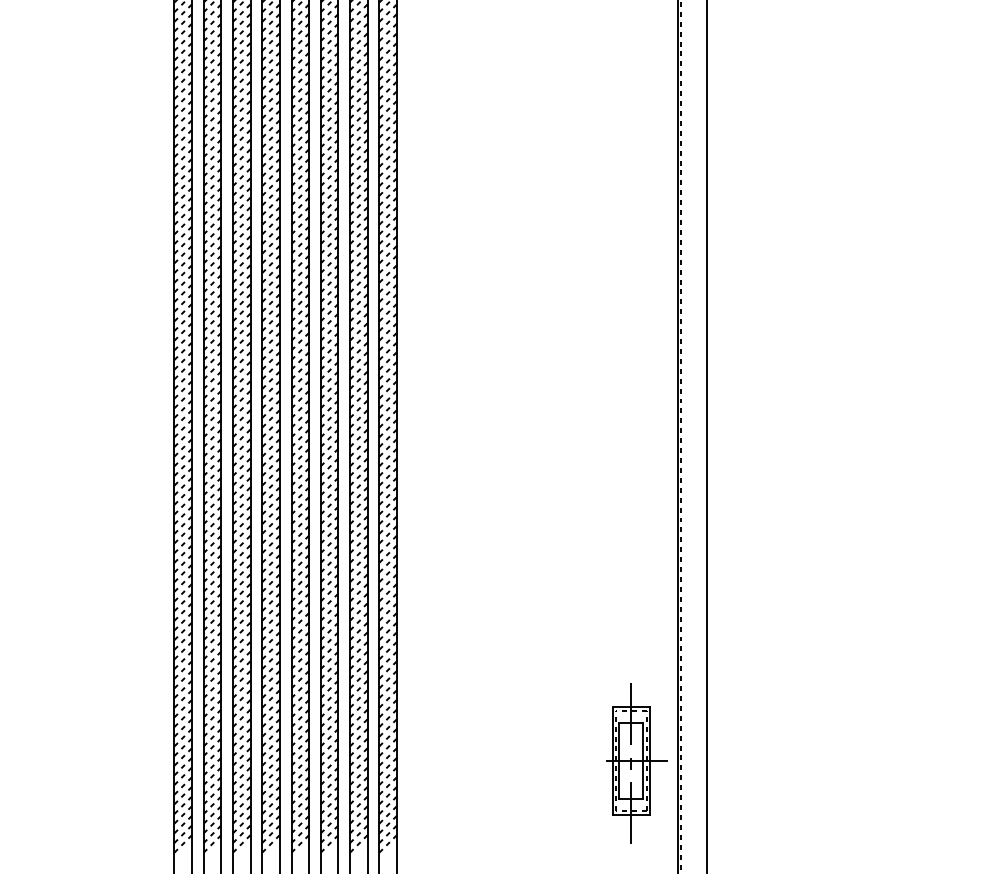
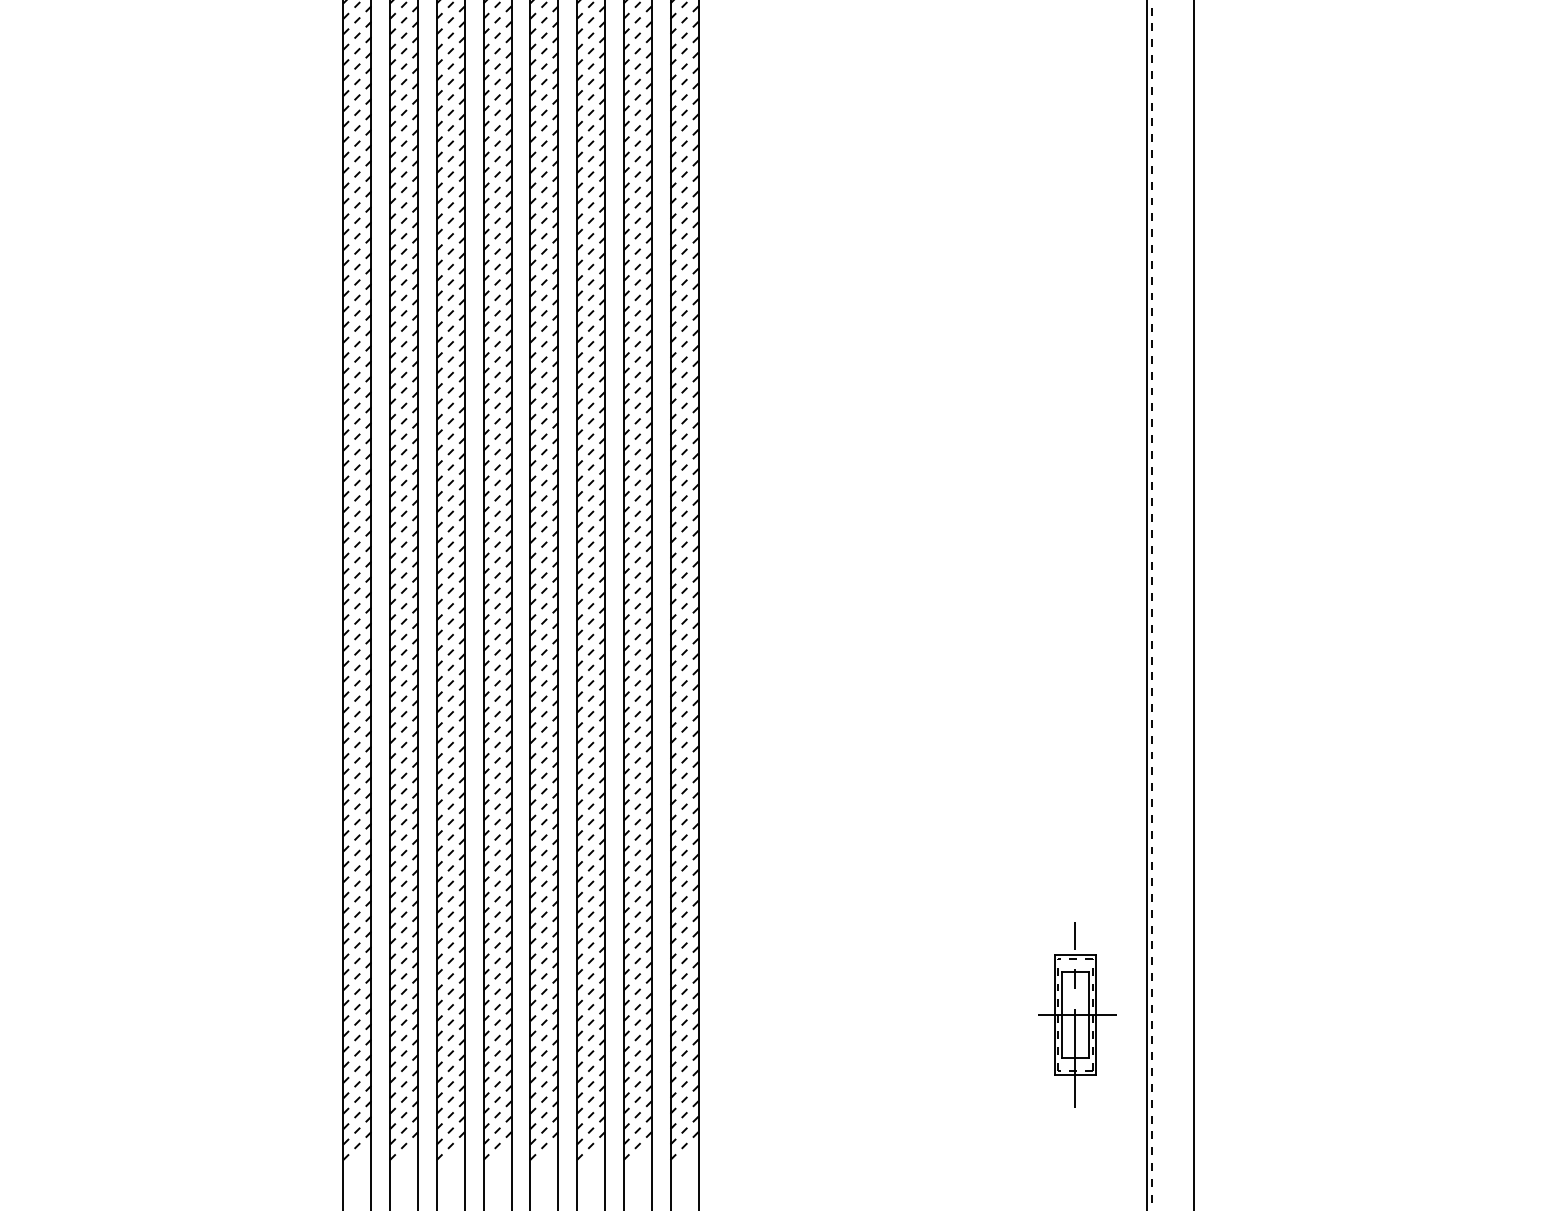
part: (636, 763) -> (1081, 1017), size x0.7

